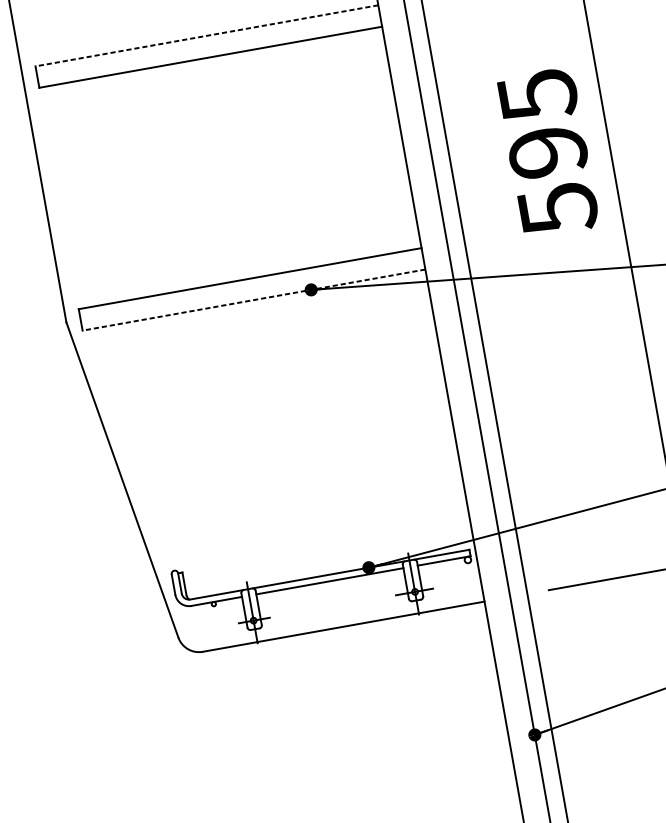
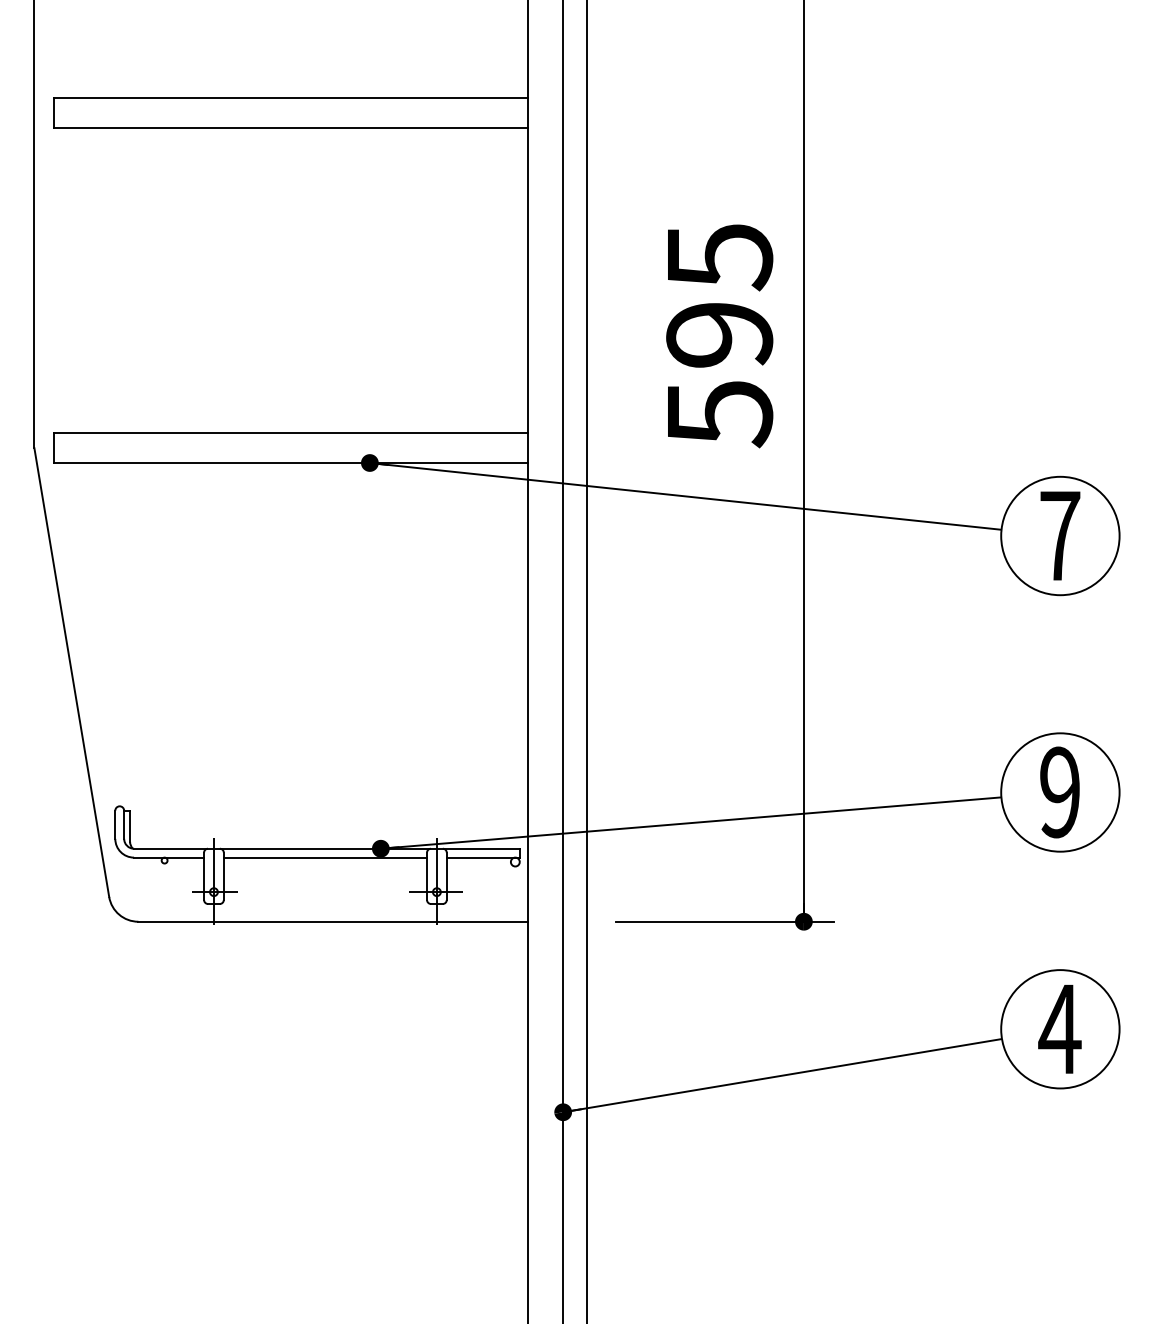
line: (206, 36) -> (290, 98), dashed -> solid
line: (253, 300) -> (290, 463), dashed -> solid

